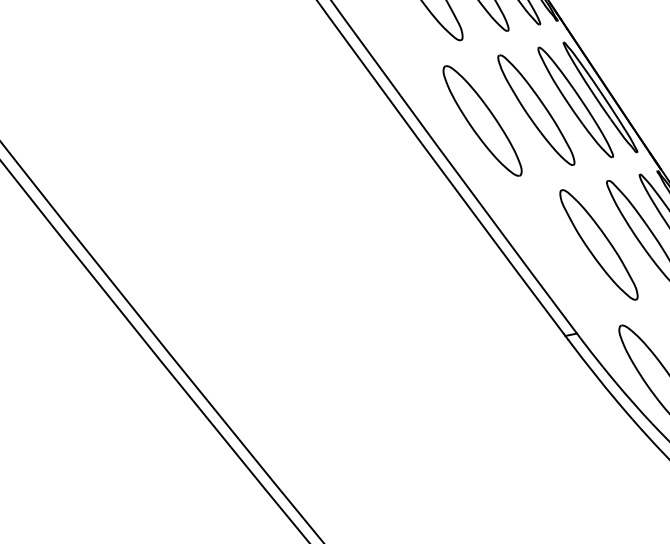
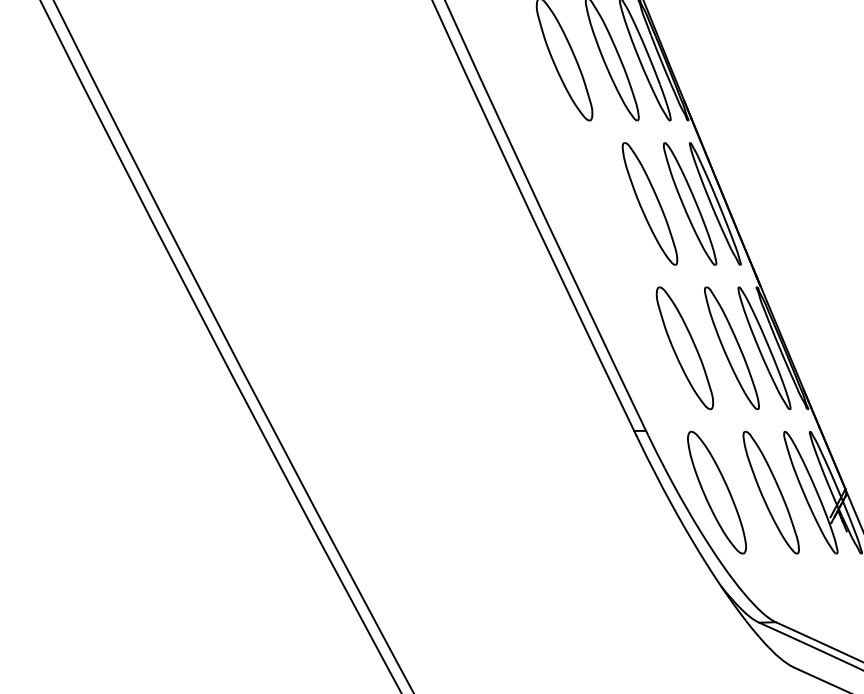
part: (481, 120) -> (594, 203), removed

